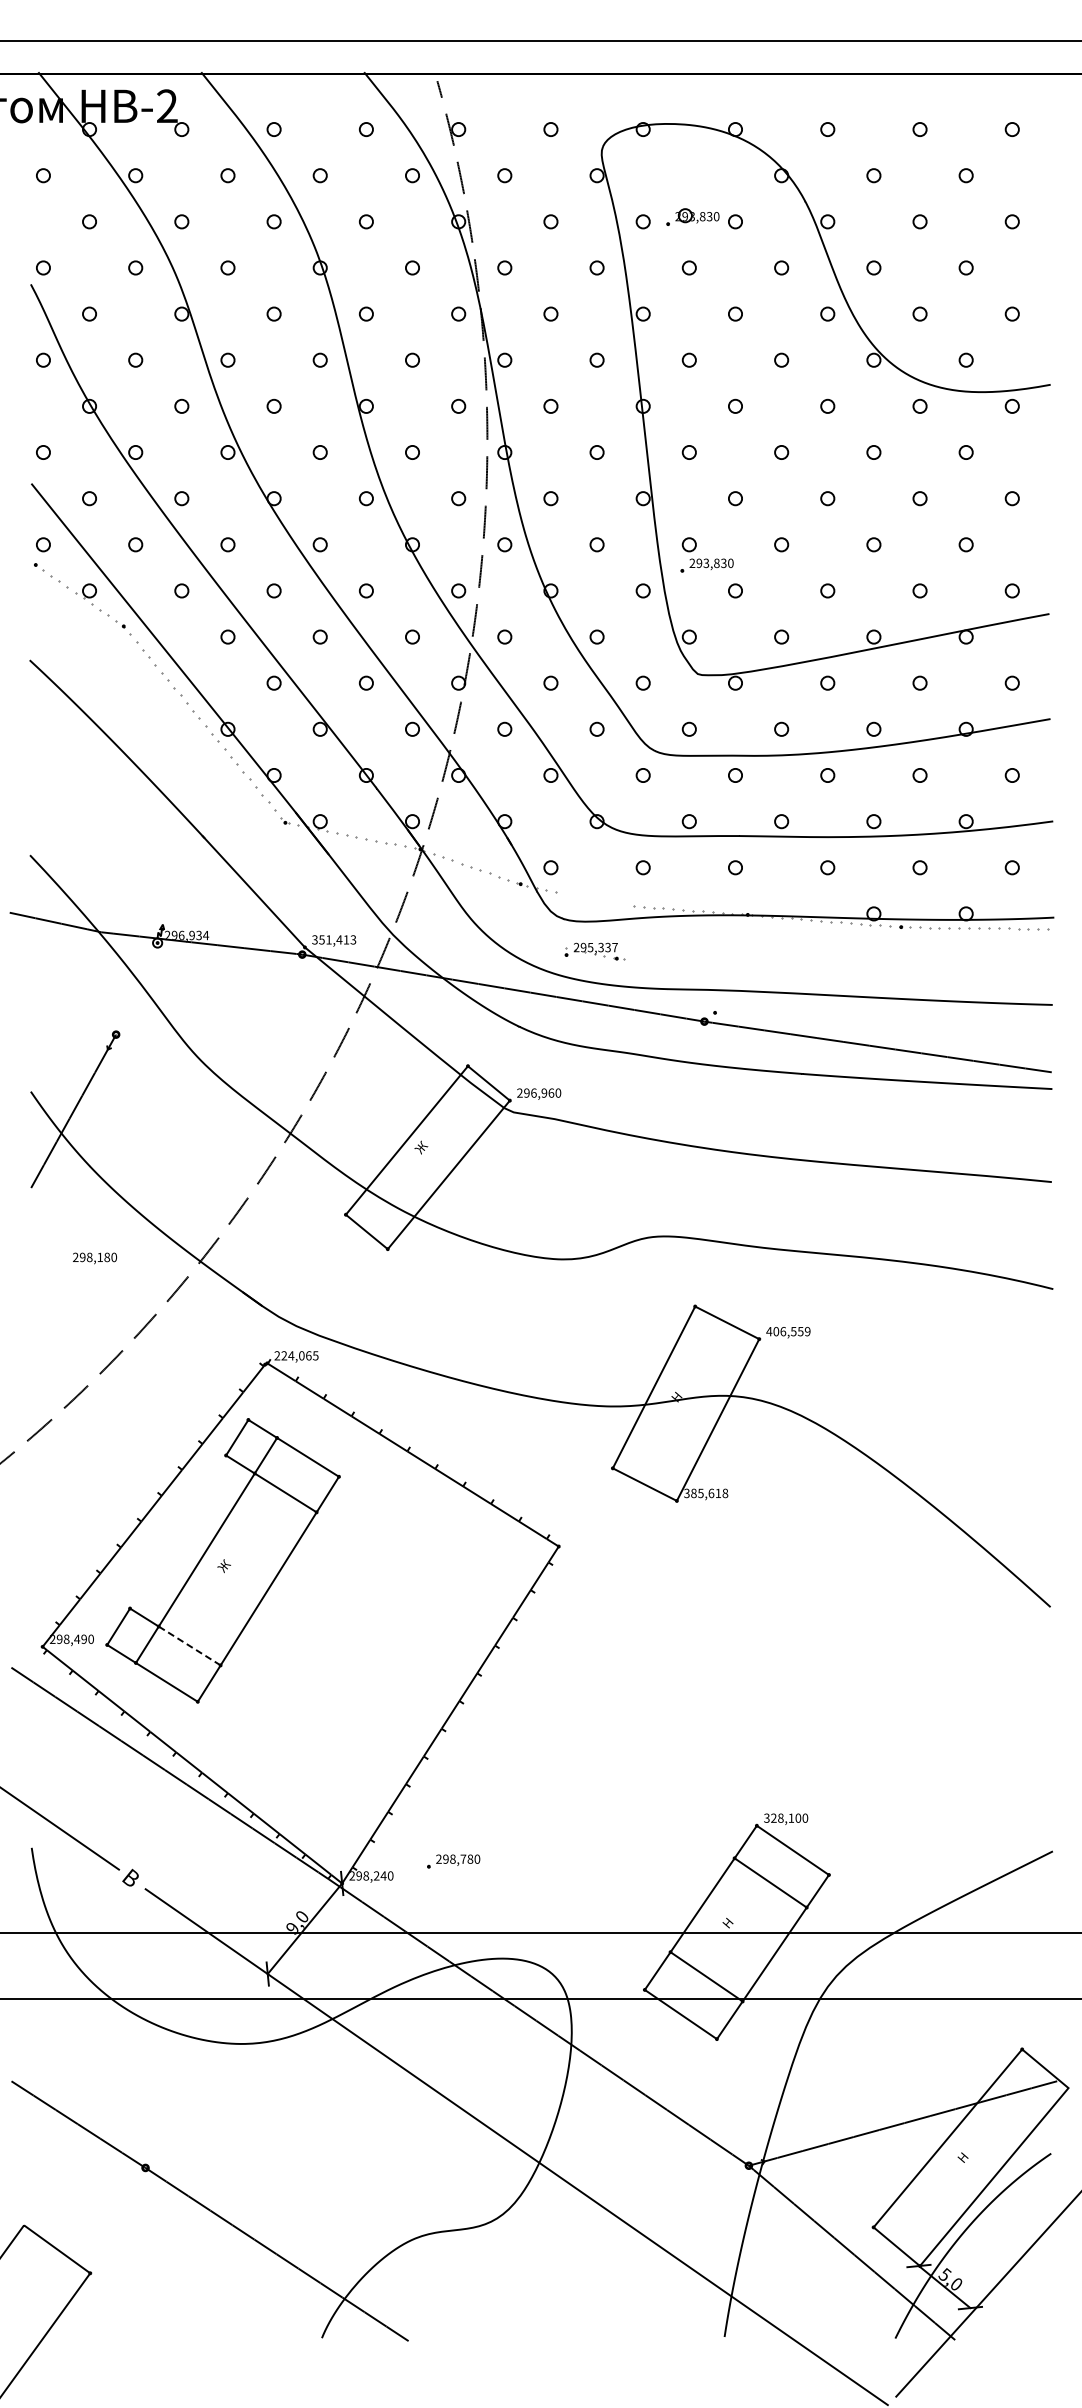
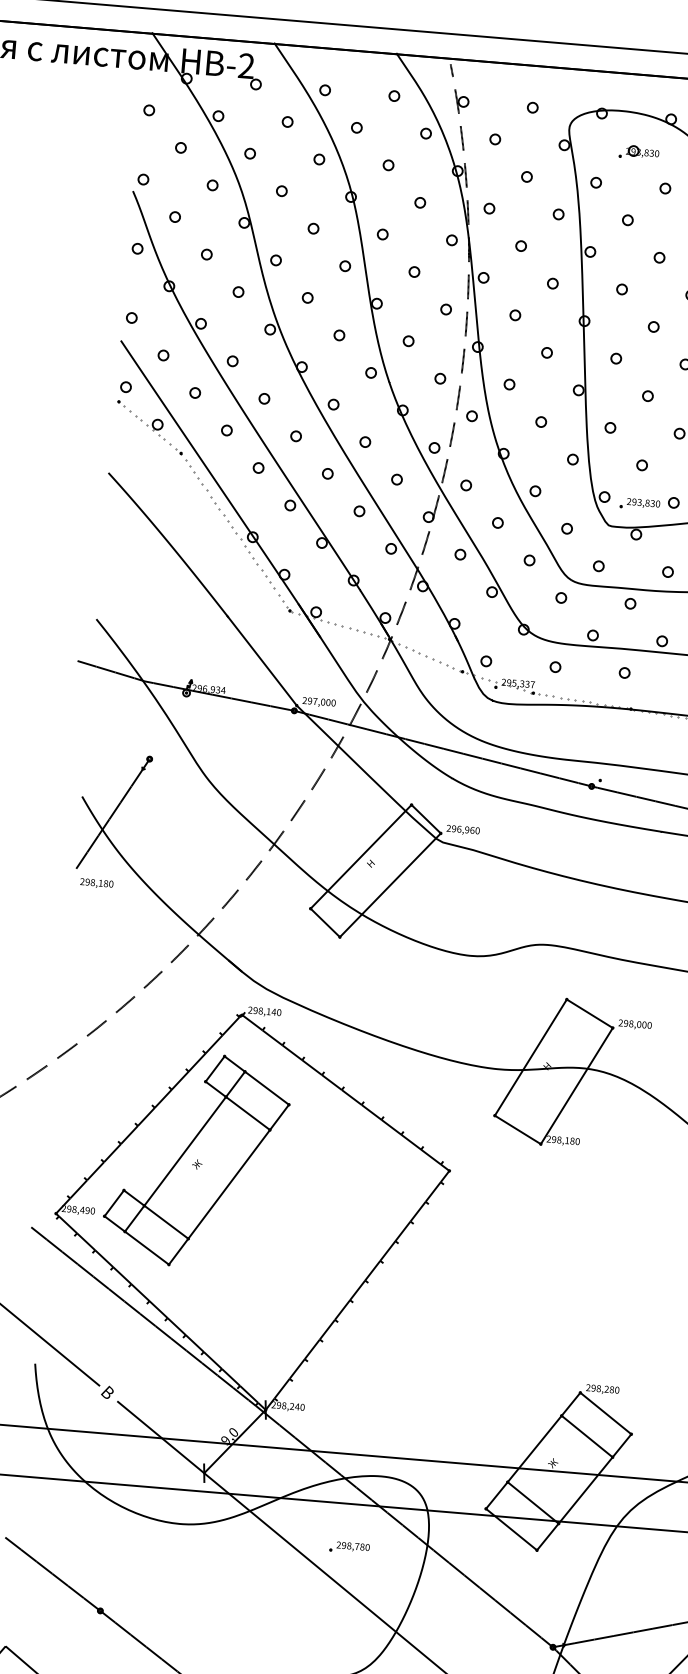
part: (692, 216) -> (638, 152), moved
part: (706, 565) -> (639, 504), moved
text: (334, 939) -> (319, 701), 351,413 -> 297,000
part: (594, 951) -> (517, 686), moved
text: (421, 1147) -> (371, 863), Ж -> Н
text: (94, 1258) -> (96, 883), moved
text: (788, 1331) -> (635, 1024), 406,559 -> 298,000
text: (299, 1355) -> (267, 1011), 224,065 -> 298,140
text: (706, 1493) -> (563, 1140), 385,618 -> 298,180
line: (189, 1645) -> (166, 1221), dashed -> solid
text: (782, 1817) -> (600, 1388), 328,100 -> 298,280
part: (453, 1861) -> (349, 1547), moved
text: (728, 1922) -> (553, 1463), Н -> Ж

